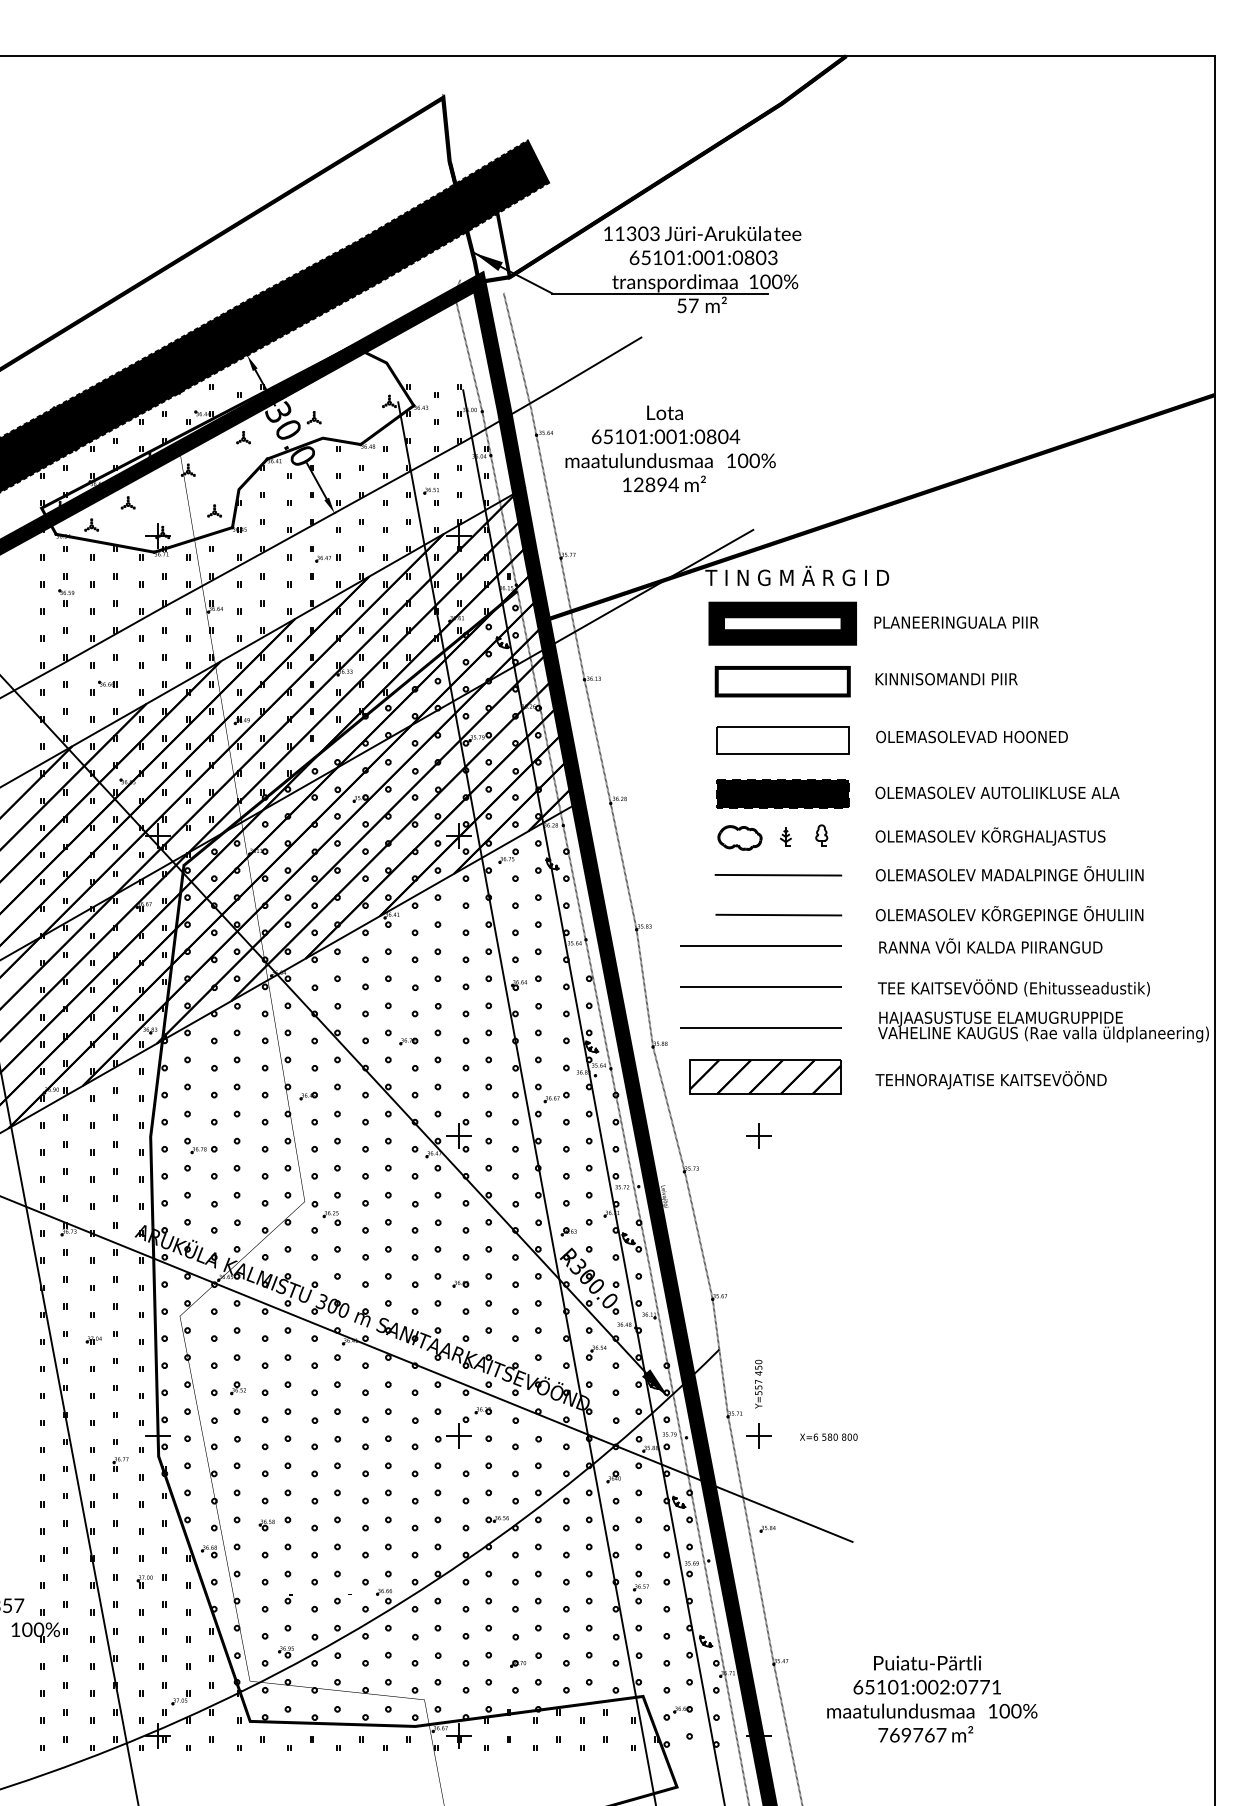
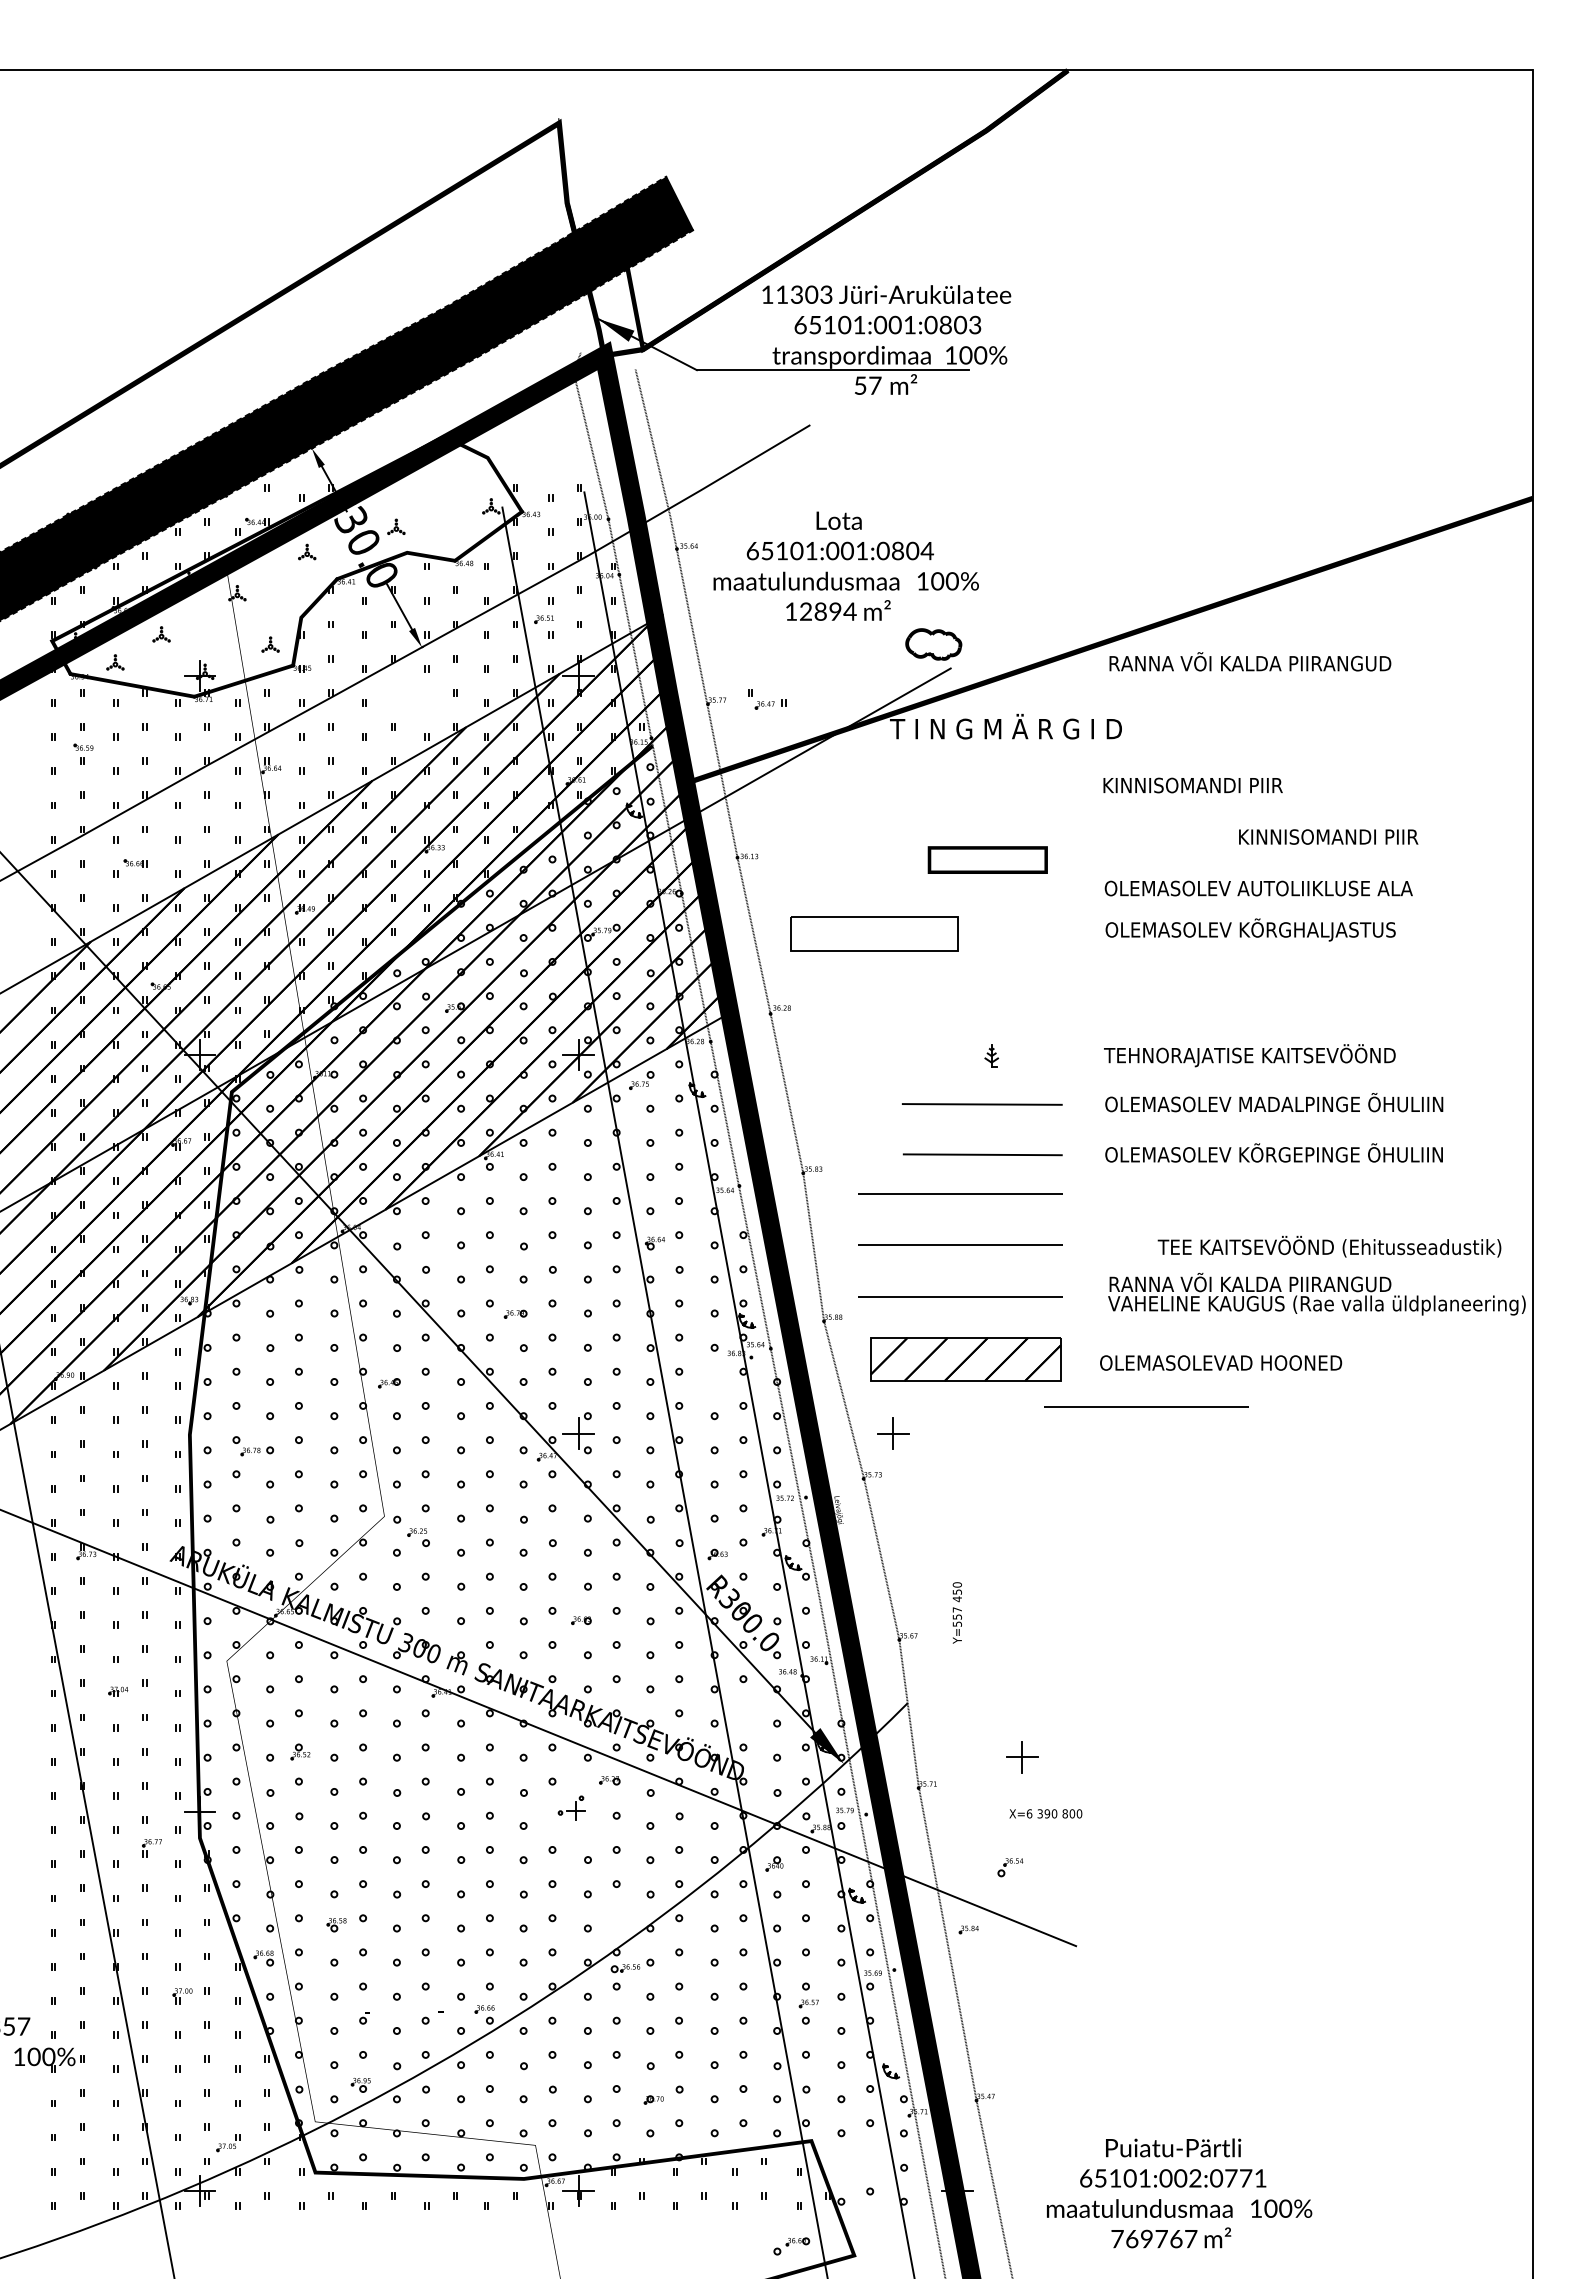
part: (325, 554) -> (767, 699), moved
text: (956, 622) -> (1207, 785), PLANEERINGUALA PIIR -> KINNISOMANDI PIIR
part: (782, 623) -> (987, 786), removed
text: (946, 678) -> (1328, 836), moved
part: (782, 681) -> (987, 859), size x0.7
text: (1040, 736) -> (1313, 929), OLEMASOLEVAD HOONED -> OLEMASOLEV KÕRGHALJASTUS
part: (782, 739) -> (874, 933), moved
text: (997, 792) -> (1258, 888), moved
part: (782, 793) -> (987, 1001), removed
part: (821, 835) -> (1036, 1054), removed
text: (990, 836) -> (1249, 1055), OLEMASOLEV KÕRGHALJASTUS -> TEHNORAJATISE KAITSEVÖÖND
part: (739, 838) -> (933, 644), moved
text: (990, 945) -> (1250, 661), moved
text: (1013, 987) -> (1329, 1246), moved
text: (1001, 1017) -> (1263, 1284), HAJAASUSTUSE ELAMUGRUPPIDE -> RANNA VÕI KALDA PIIRANGUD
text: (989, 1079) -> (1248, 1362), TEHNORAJATISE KAITSEVÖÖND -> OLEMASOLEVAD HOONED
part: (556, 1097) -> (702, 1384), removed
line: (908, 1114) -> (1146, 1406), added
part: (758, 1135) -> (893, 1433), moved
part: (596, 1352) -> (1010, 1867), moved
text: (758, 1383) -> (956, 1612), moved
part: (453, 1432) -> (571, 1807), size x0.6
part: (758, 1436) -> (1022, 1757), moved
text: (827, 1436) -> (1044, 1813), 580 -> 390
part: (497, 1519) -> (625, 1968), moved
text: (932, 1699) -> (1179, 2193), moved
part: (677, 1713) -> (791, 2246), moved

